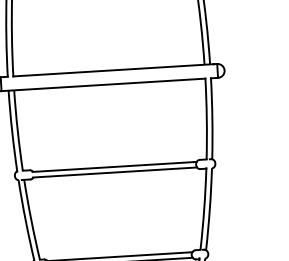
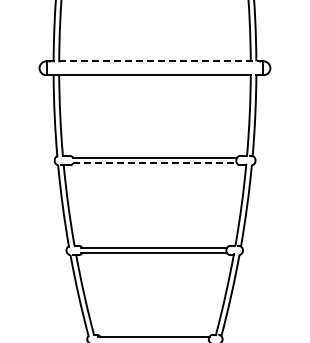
line: (115, 70) -> (161, 61), solid -> dashed
line: (115, 172) -> (155, 163), solid -> dashed

